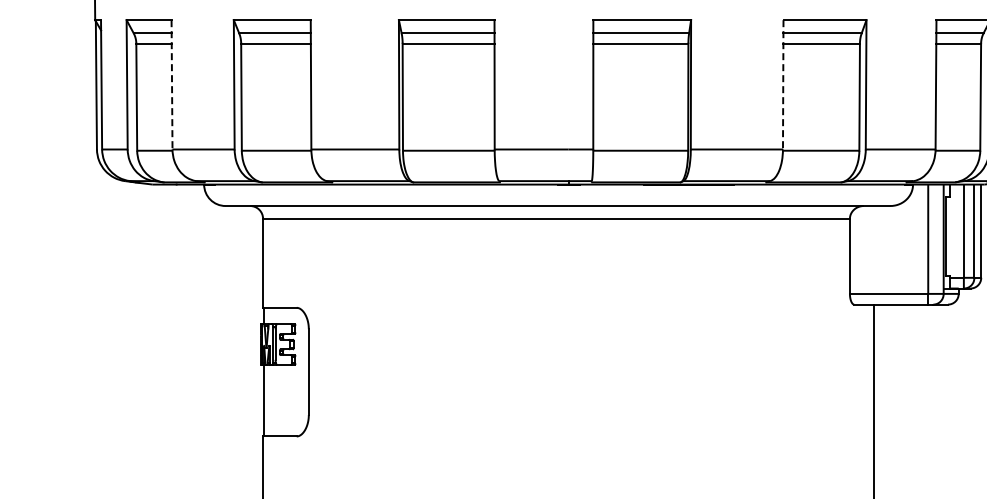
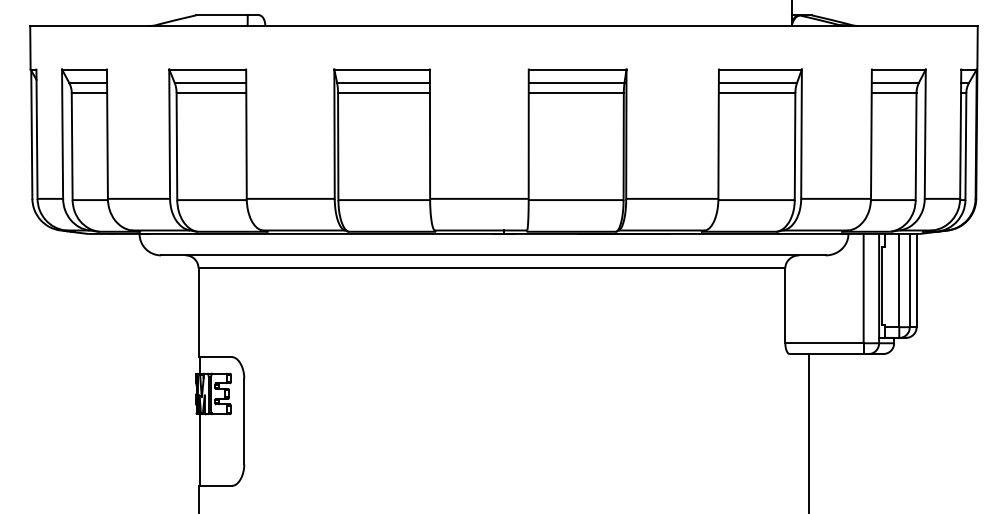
line: (172, 85) -> (107, 134), dashed -> solid
line: (783, 85) -> (718, 134), dashed -> solid

